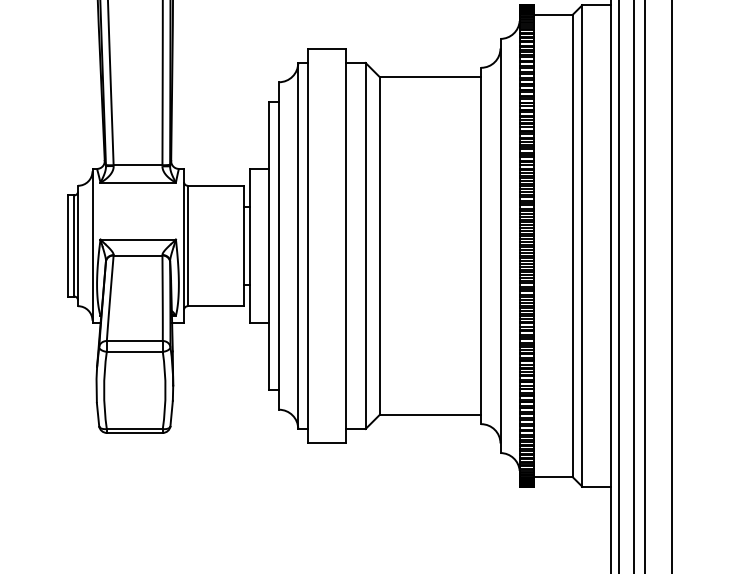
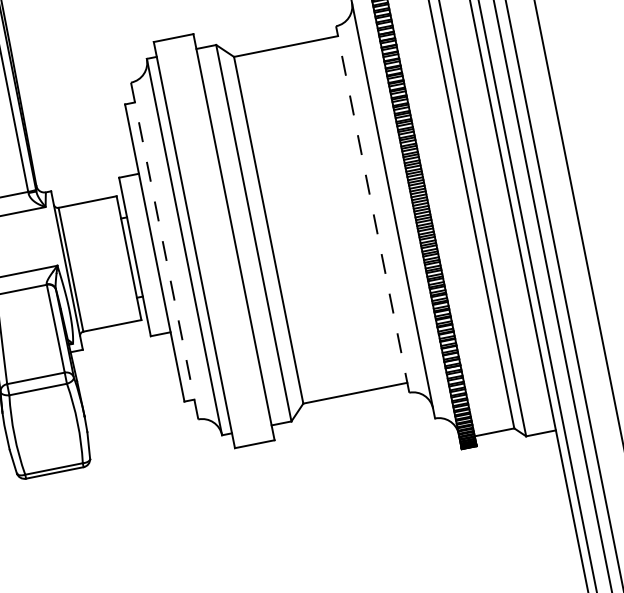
line: (278, 245) -> (164, 250), solid -> dashed
line: (481, 245) -> (372, 208), solid -> dashed

